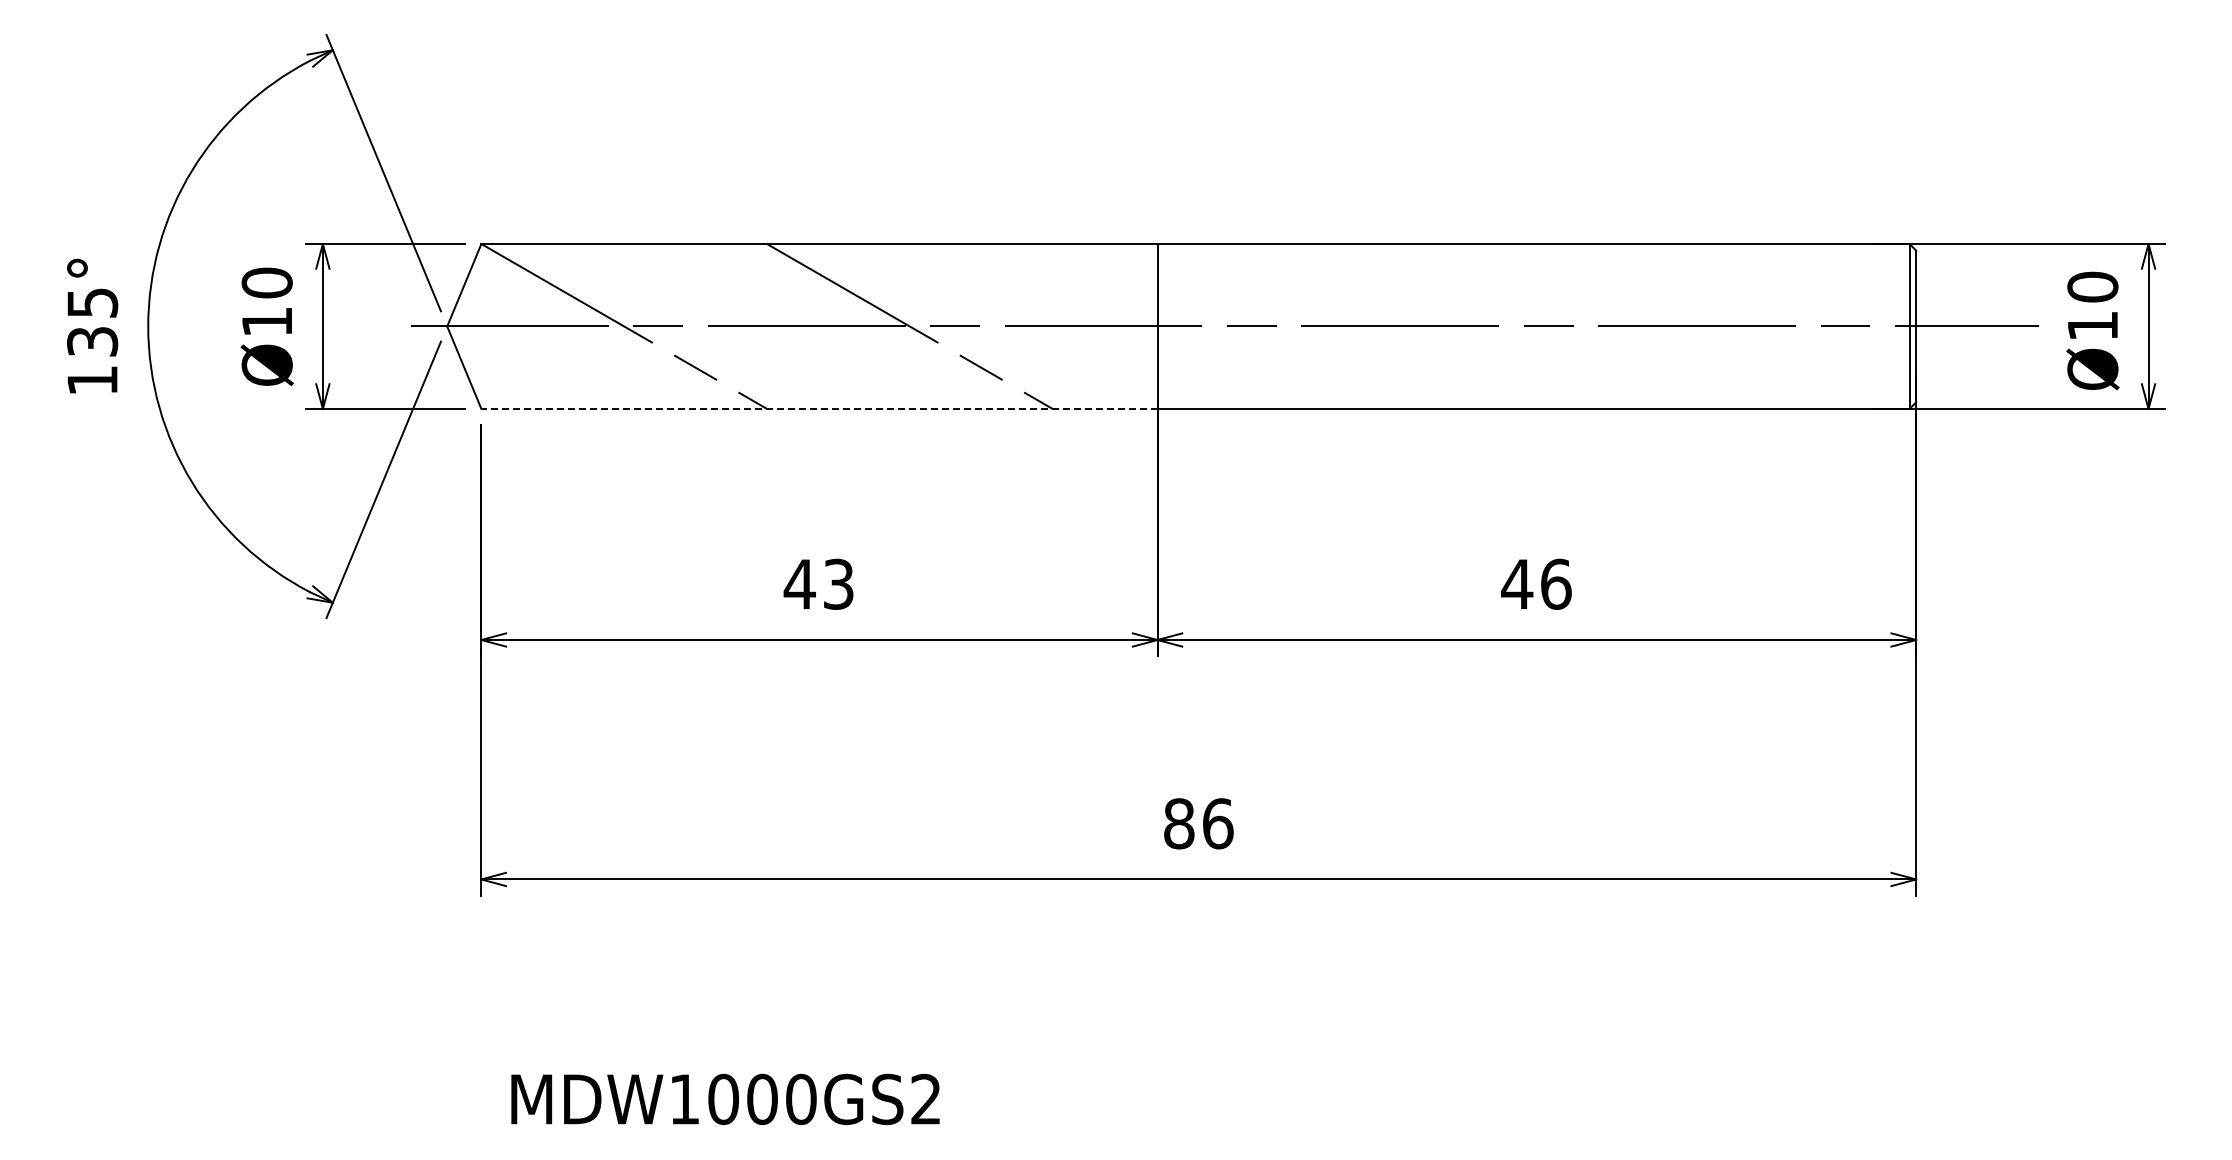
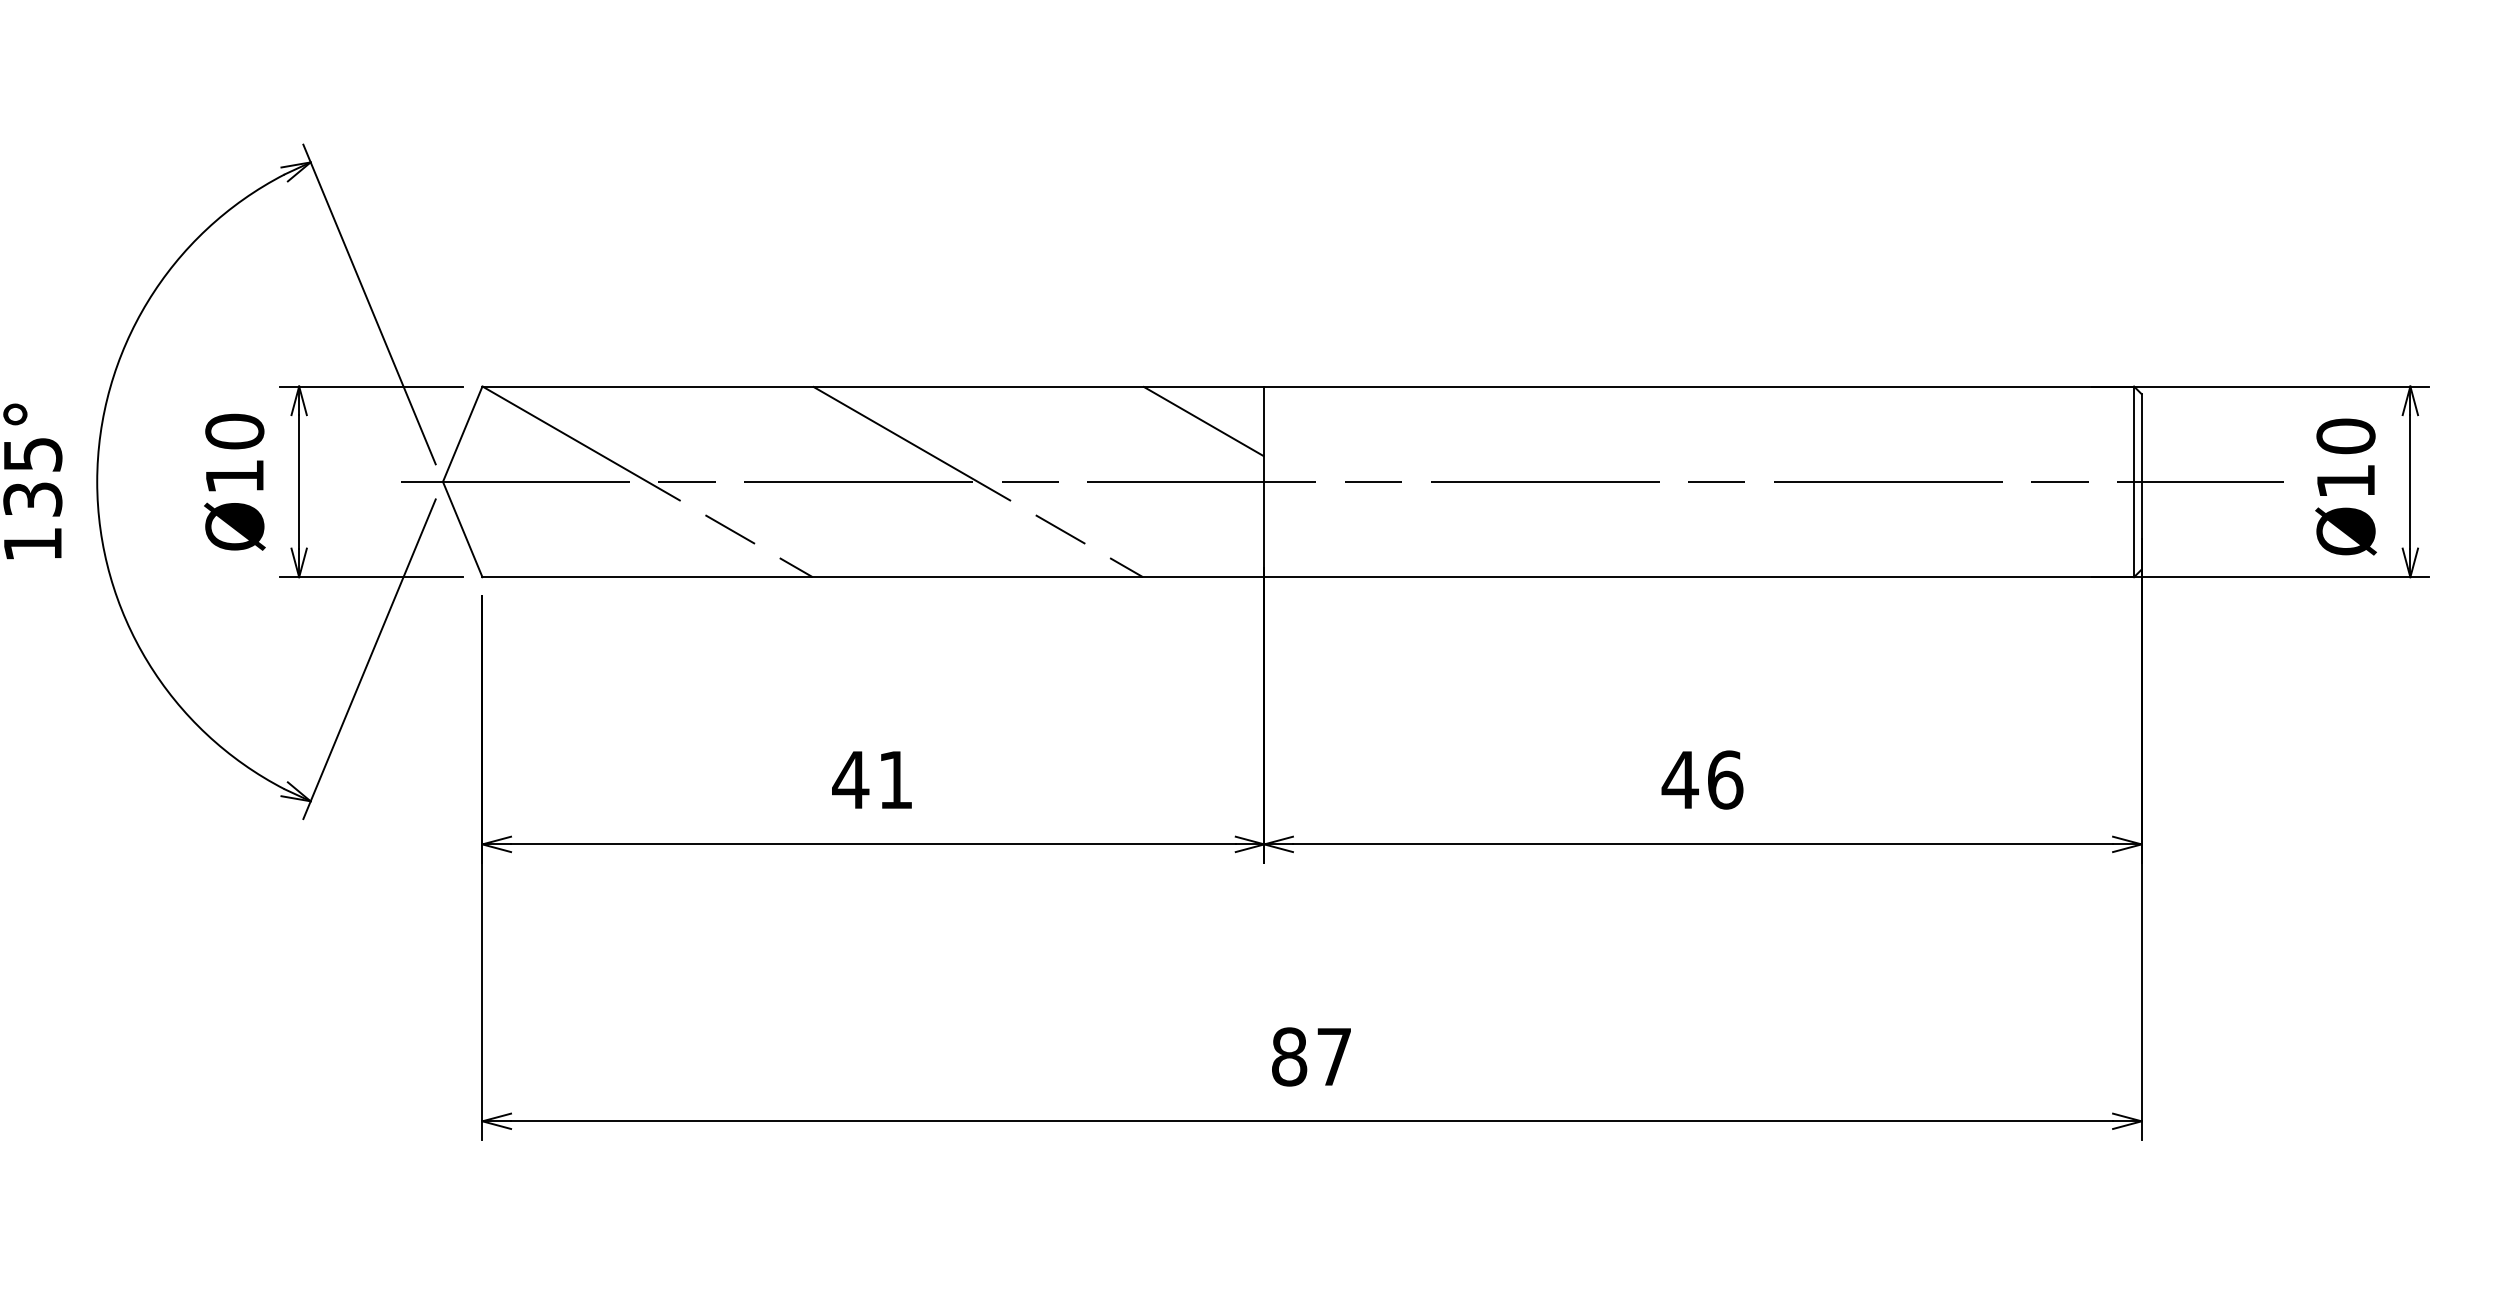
line: (1104, 274) -> (1203, 421), added
line: (818, 408) -> (872, 576), dashed -> solid
text: (838, 583) -> (895, 779), 43 -> 41
text: (1218, 823) -> (1334, 1056), 86 -> 87

